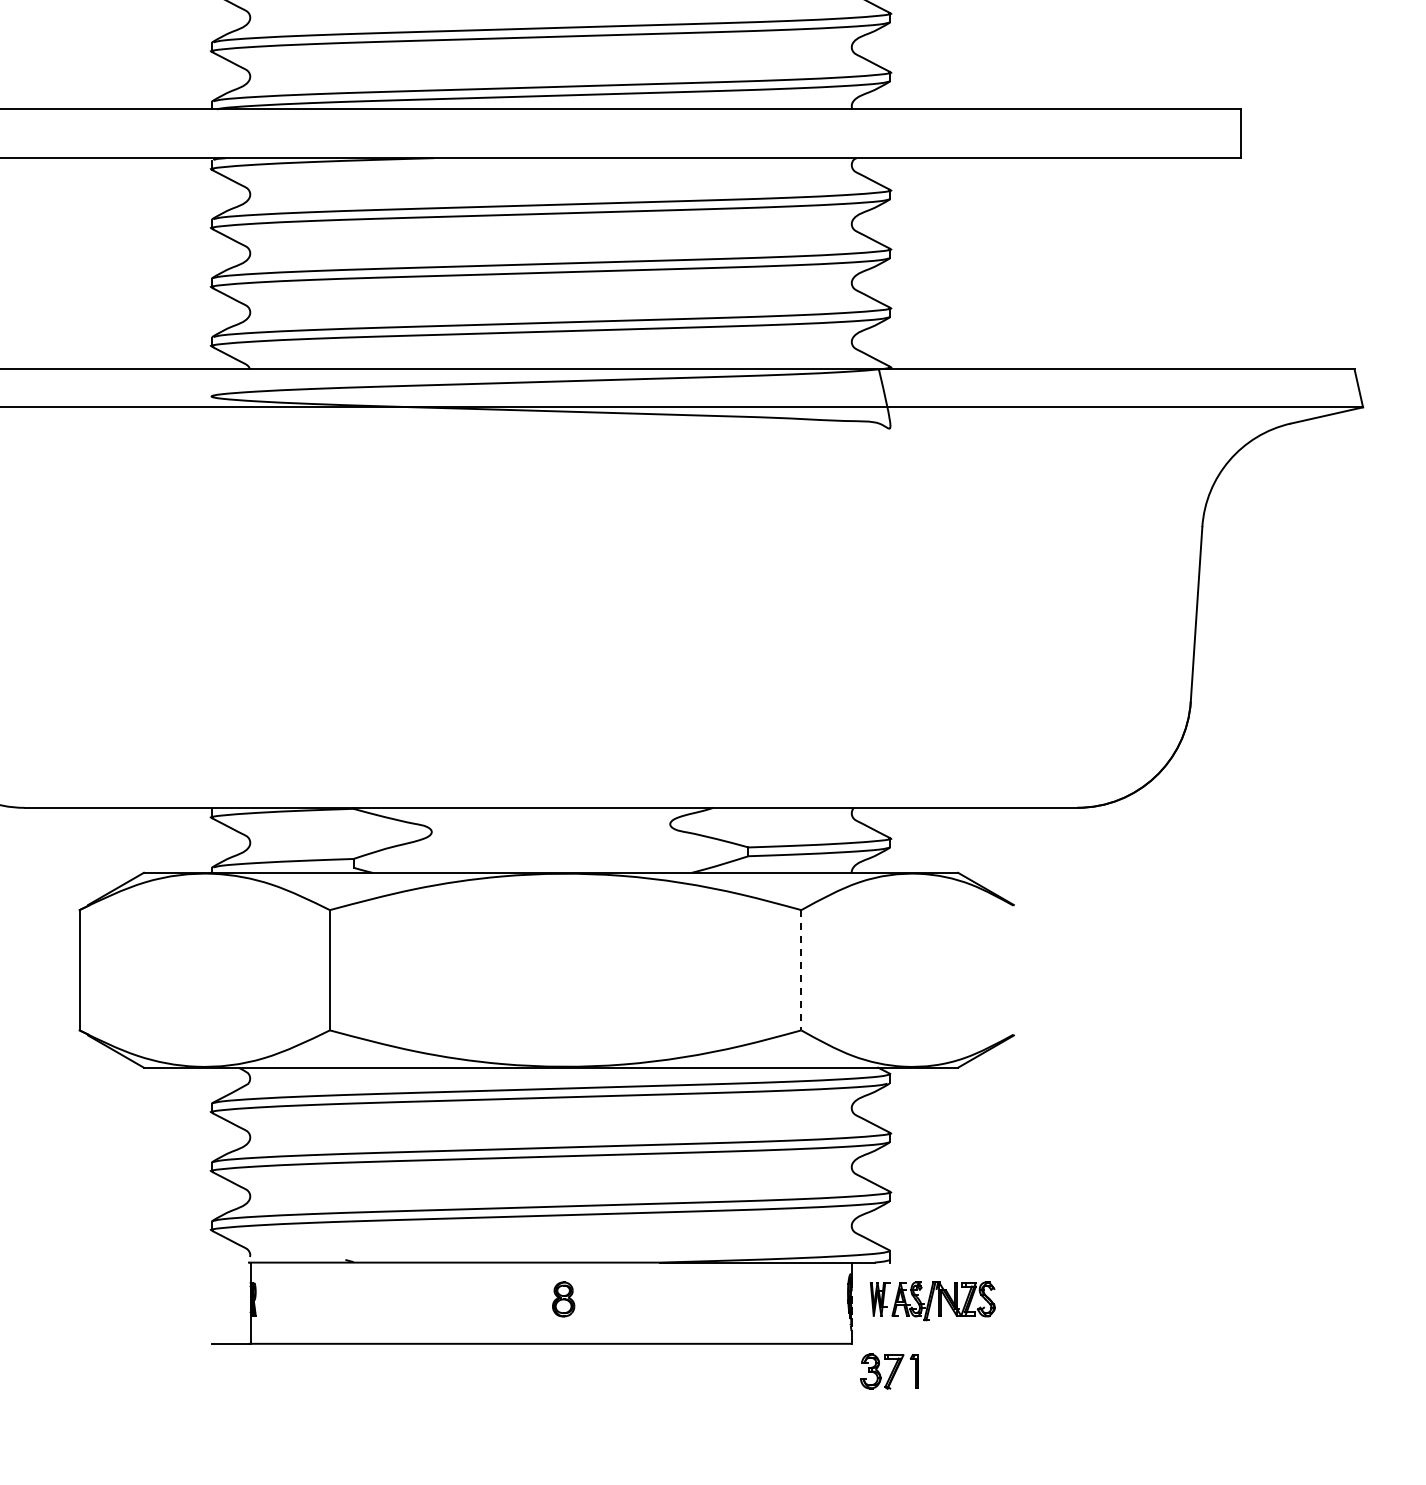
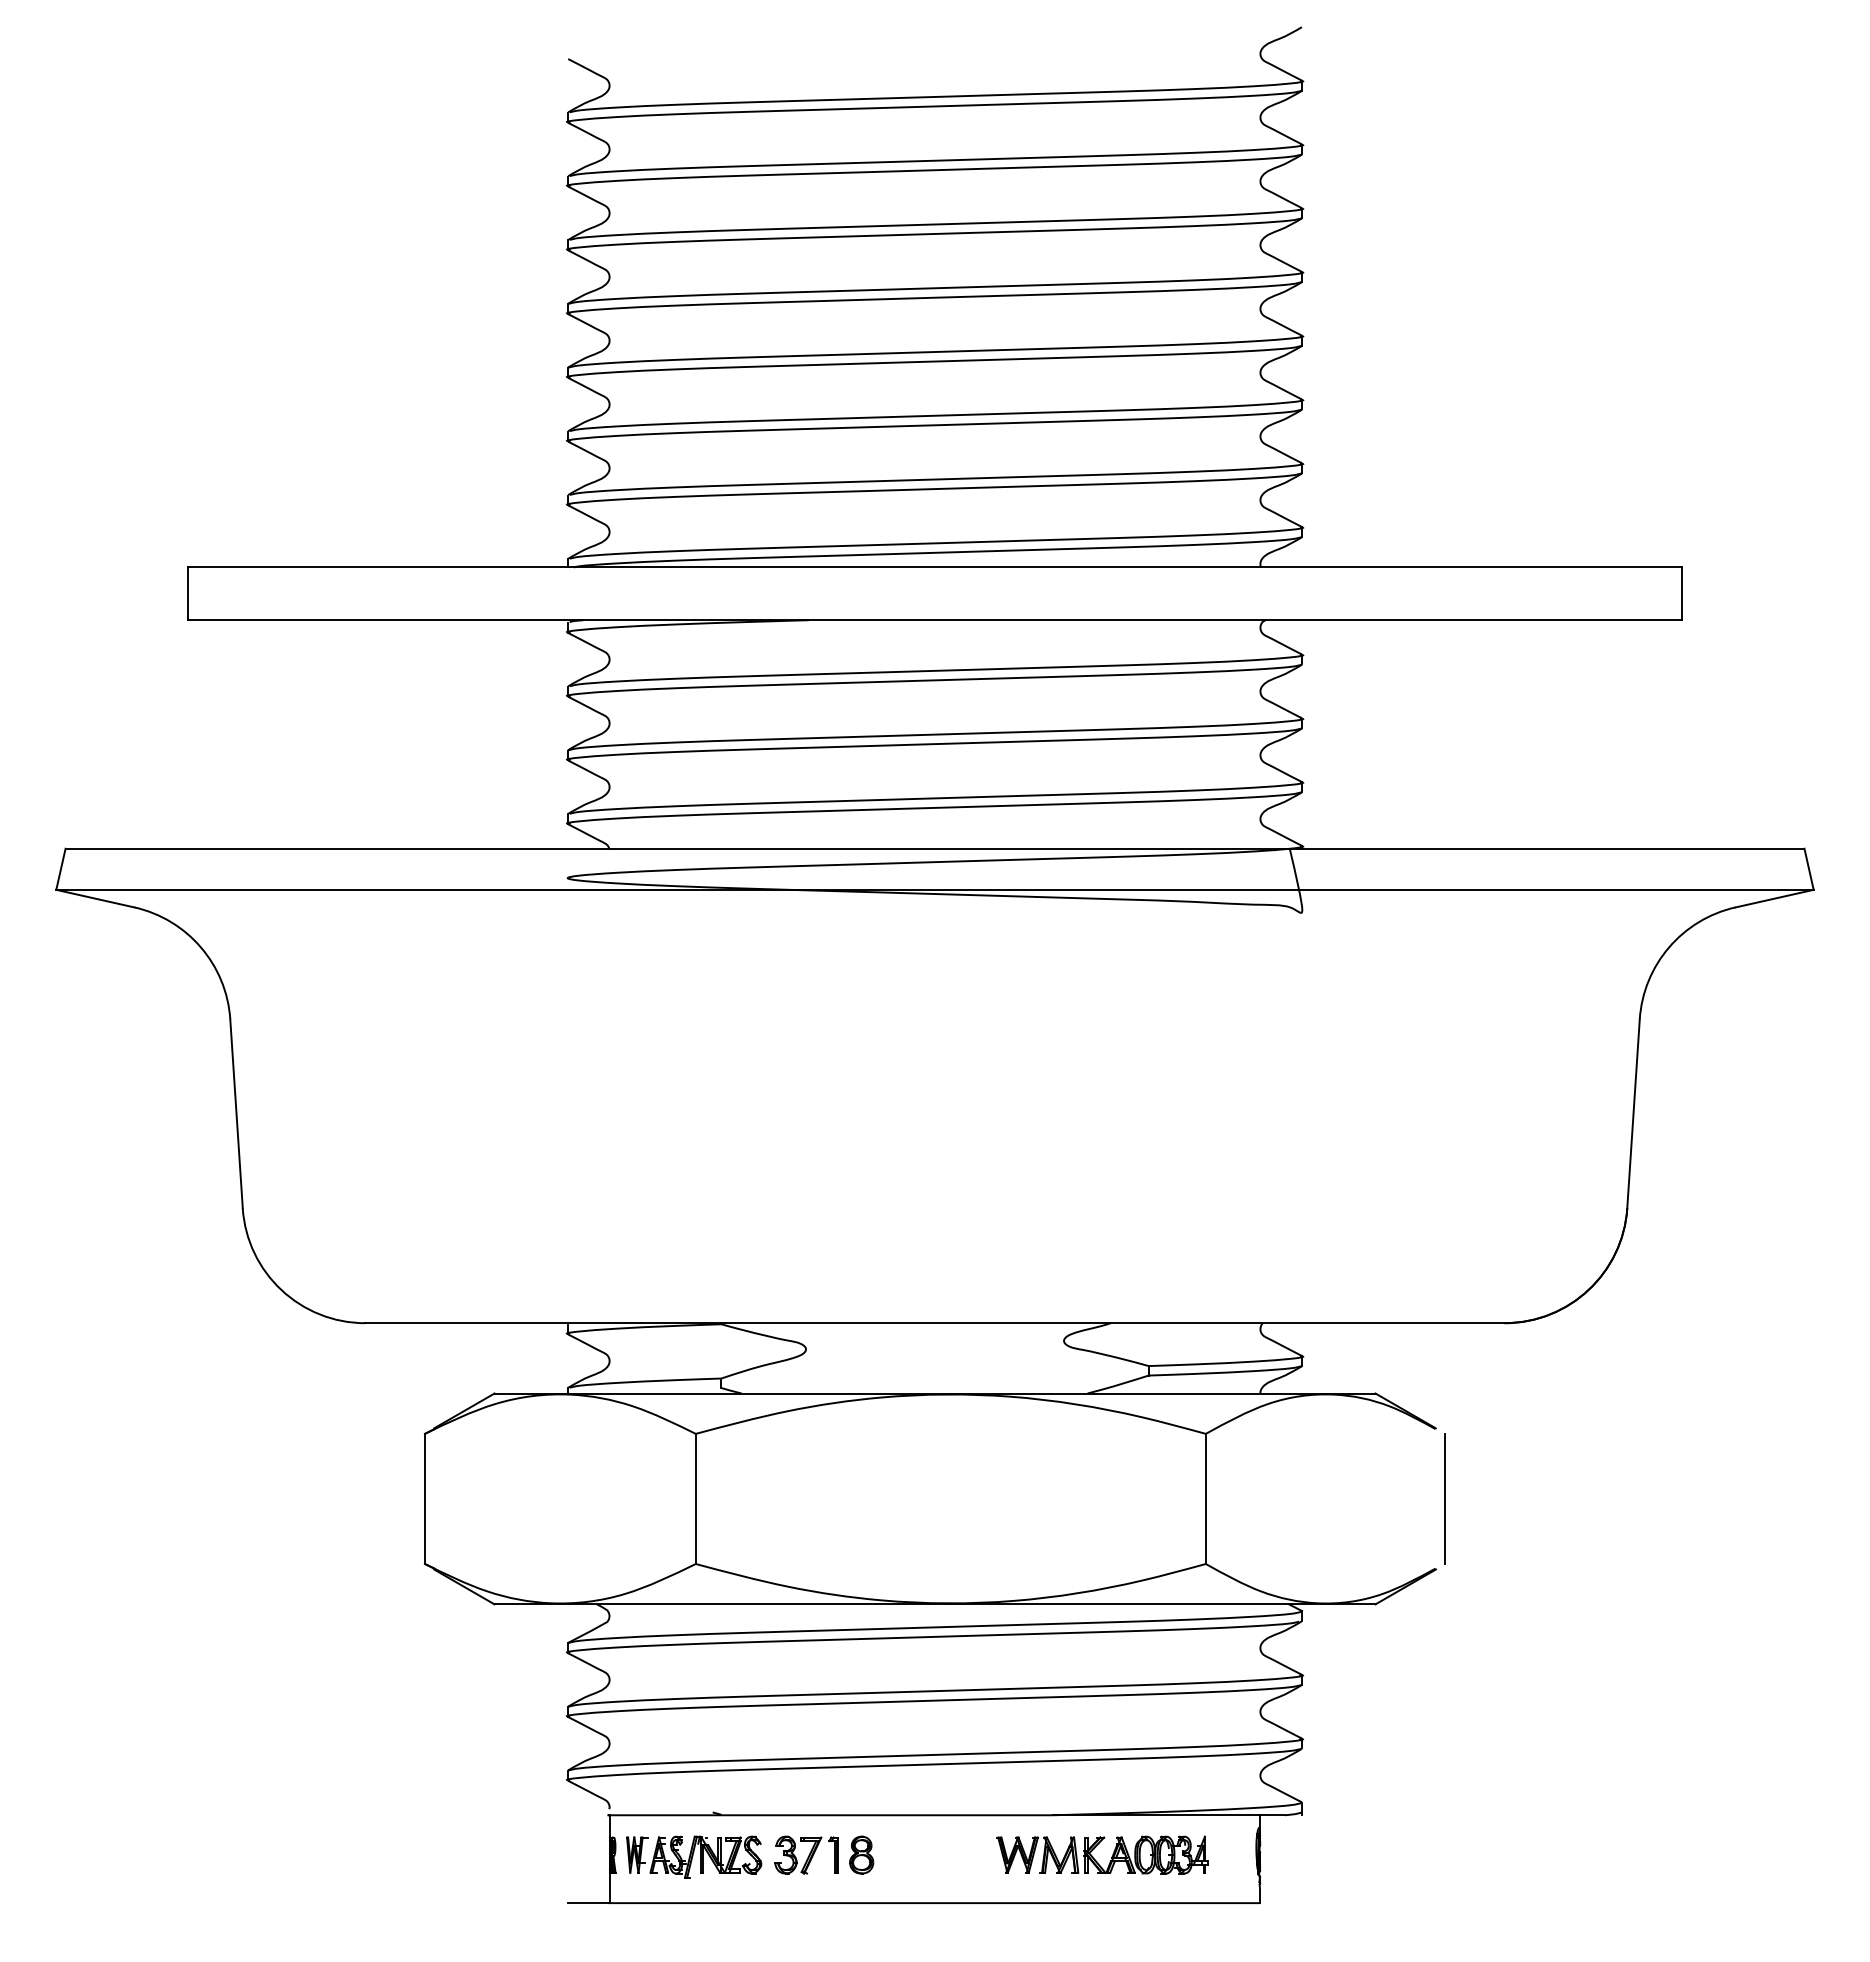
line: (1022, 969) -> (1445, 1498), added
line: (800, 970) -> (1205, 1499), dashed -> solid
part: (563, 1298) -> (861, 1854), moved
part: (933, 1300) -> (694, 1856), moved
part: (700, 1304) -> (1096, 1860), added
part: (889, 1370) -> (806, 1854), moved

